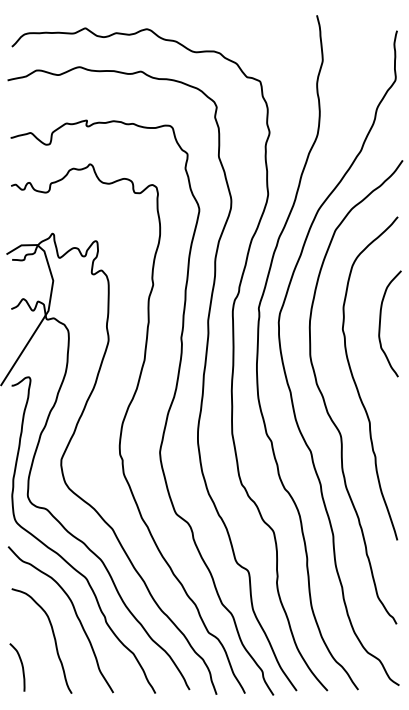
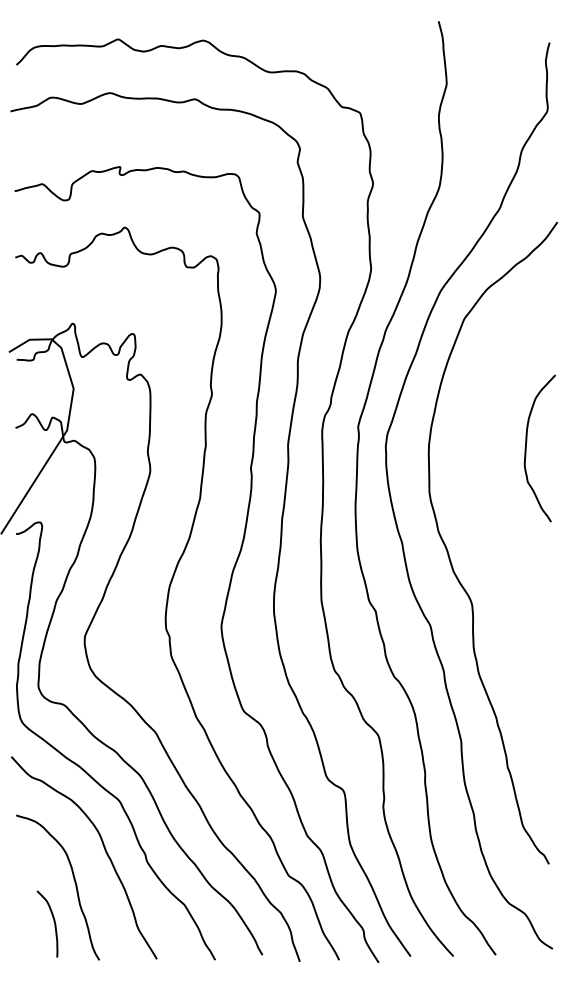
curve: (356, 383) -> (493, 530), removed
curve: (21, 666) -> (53, 922), moved

